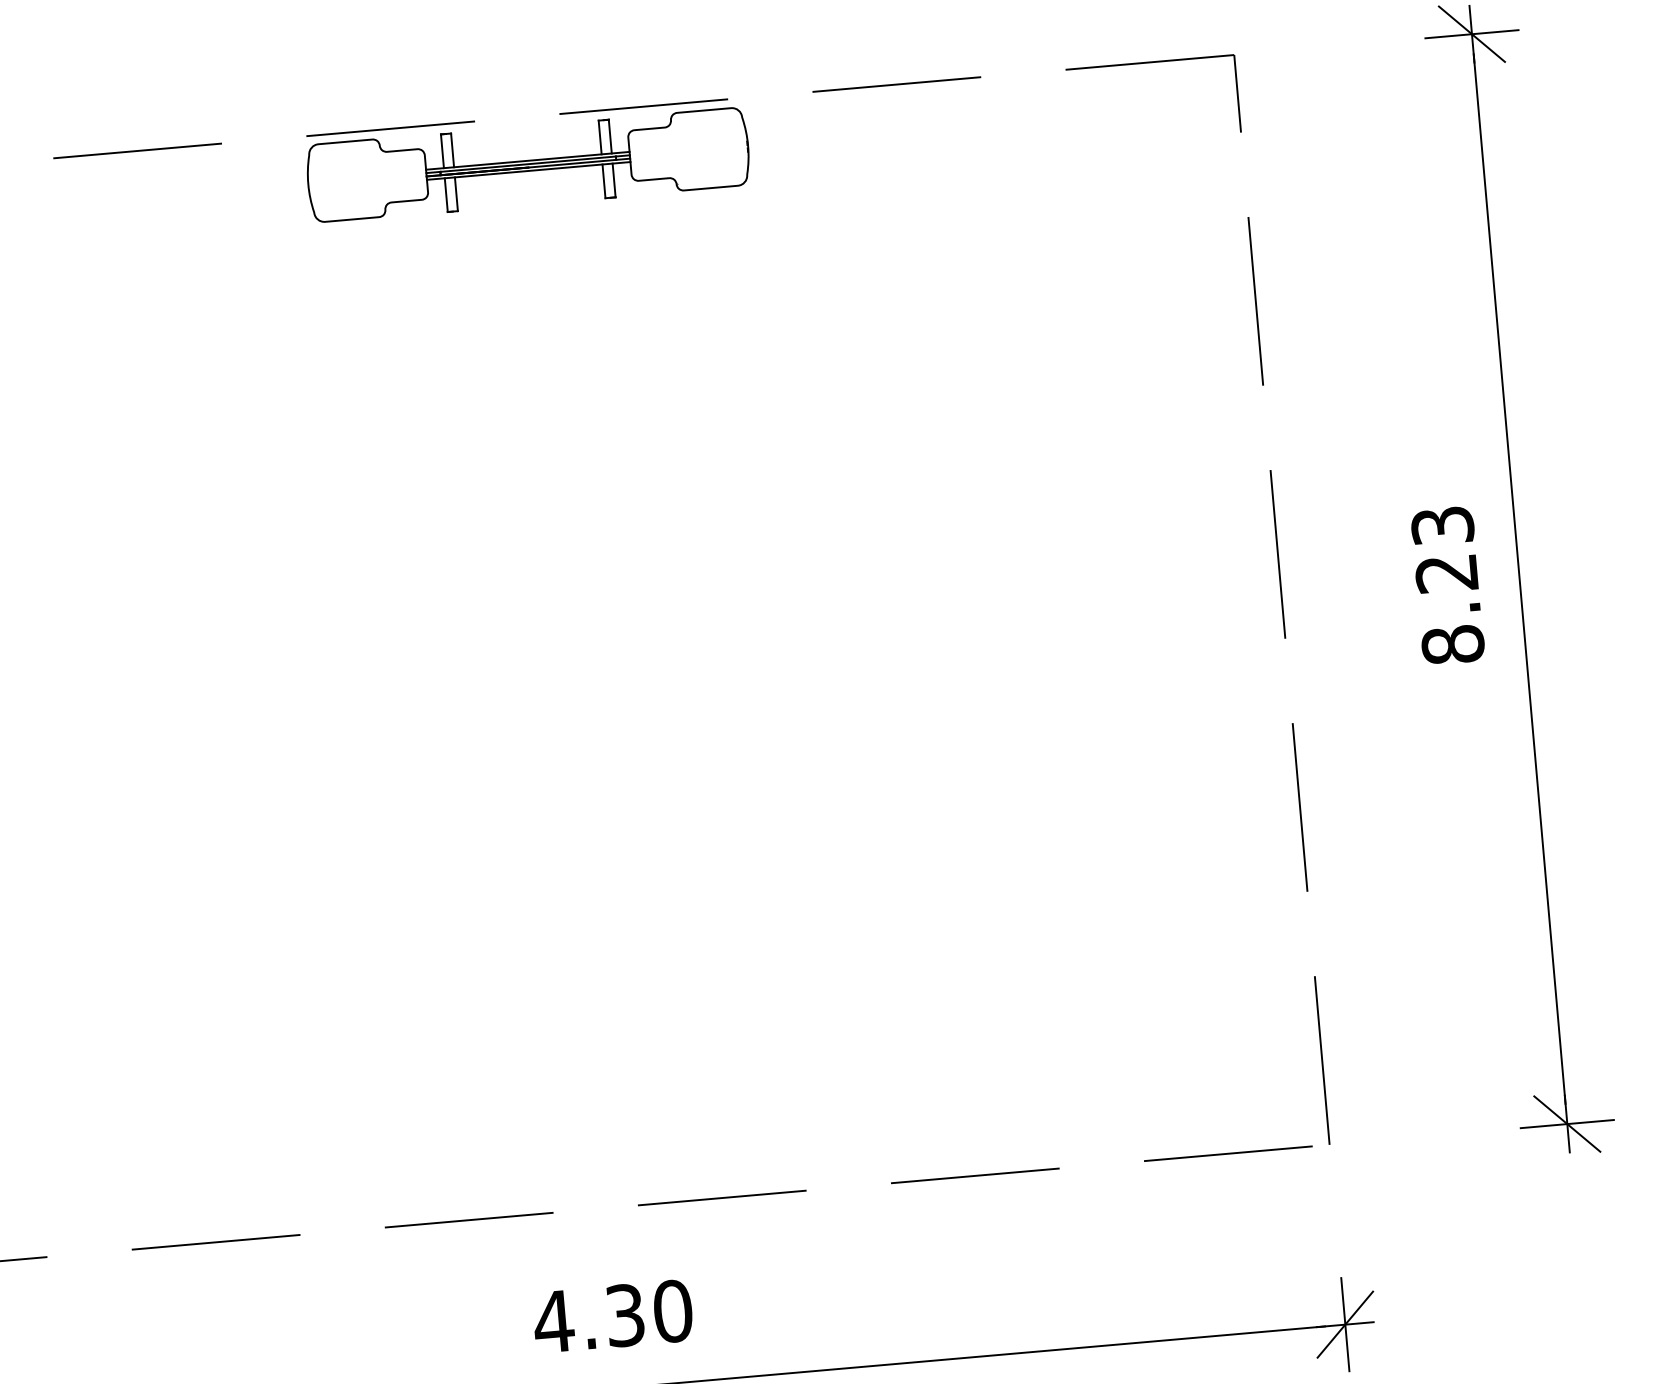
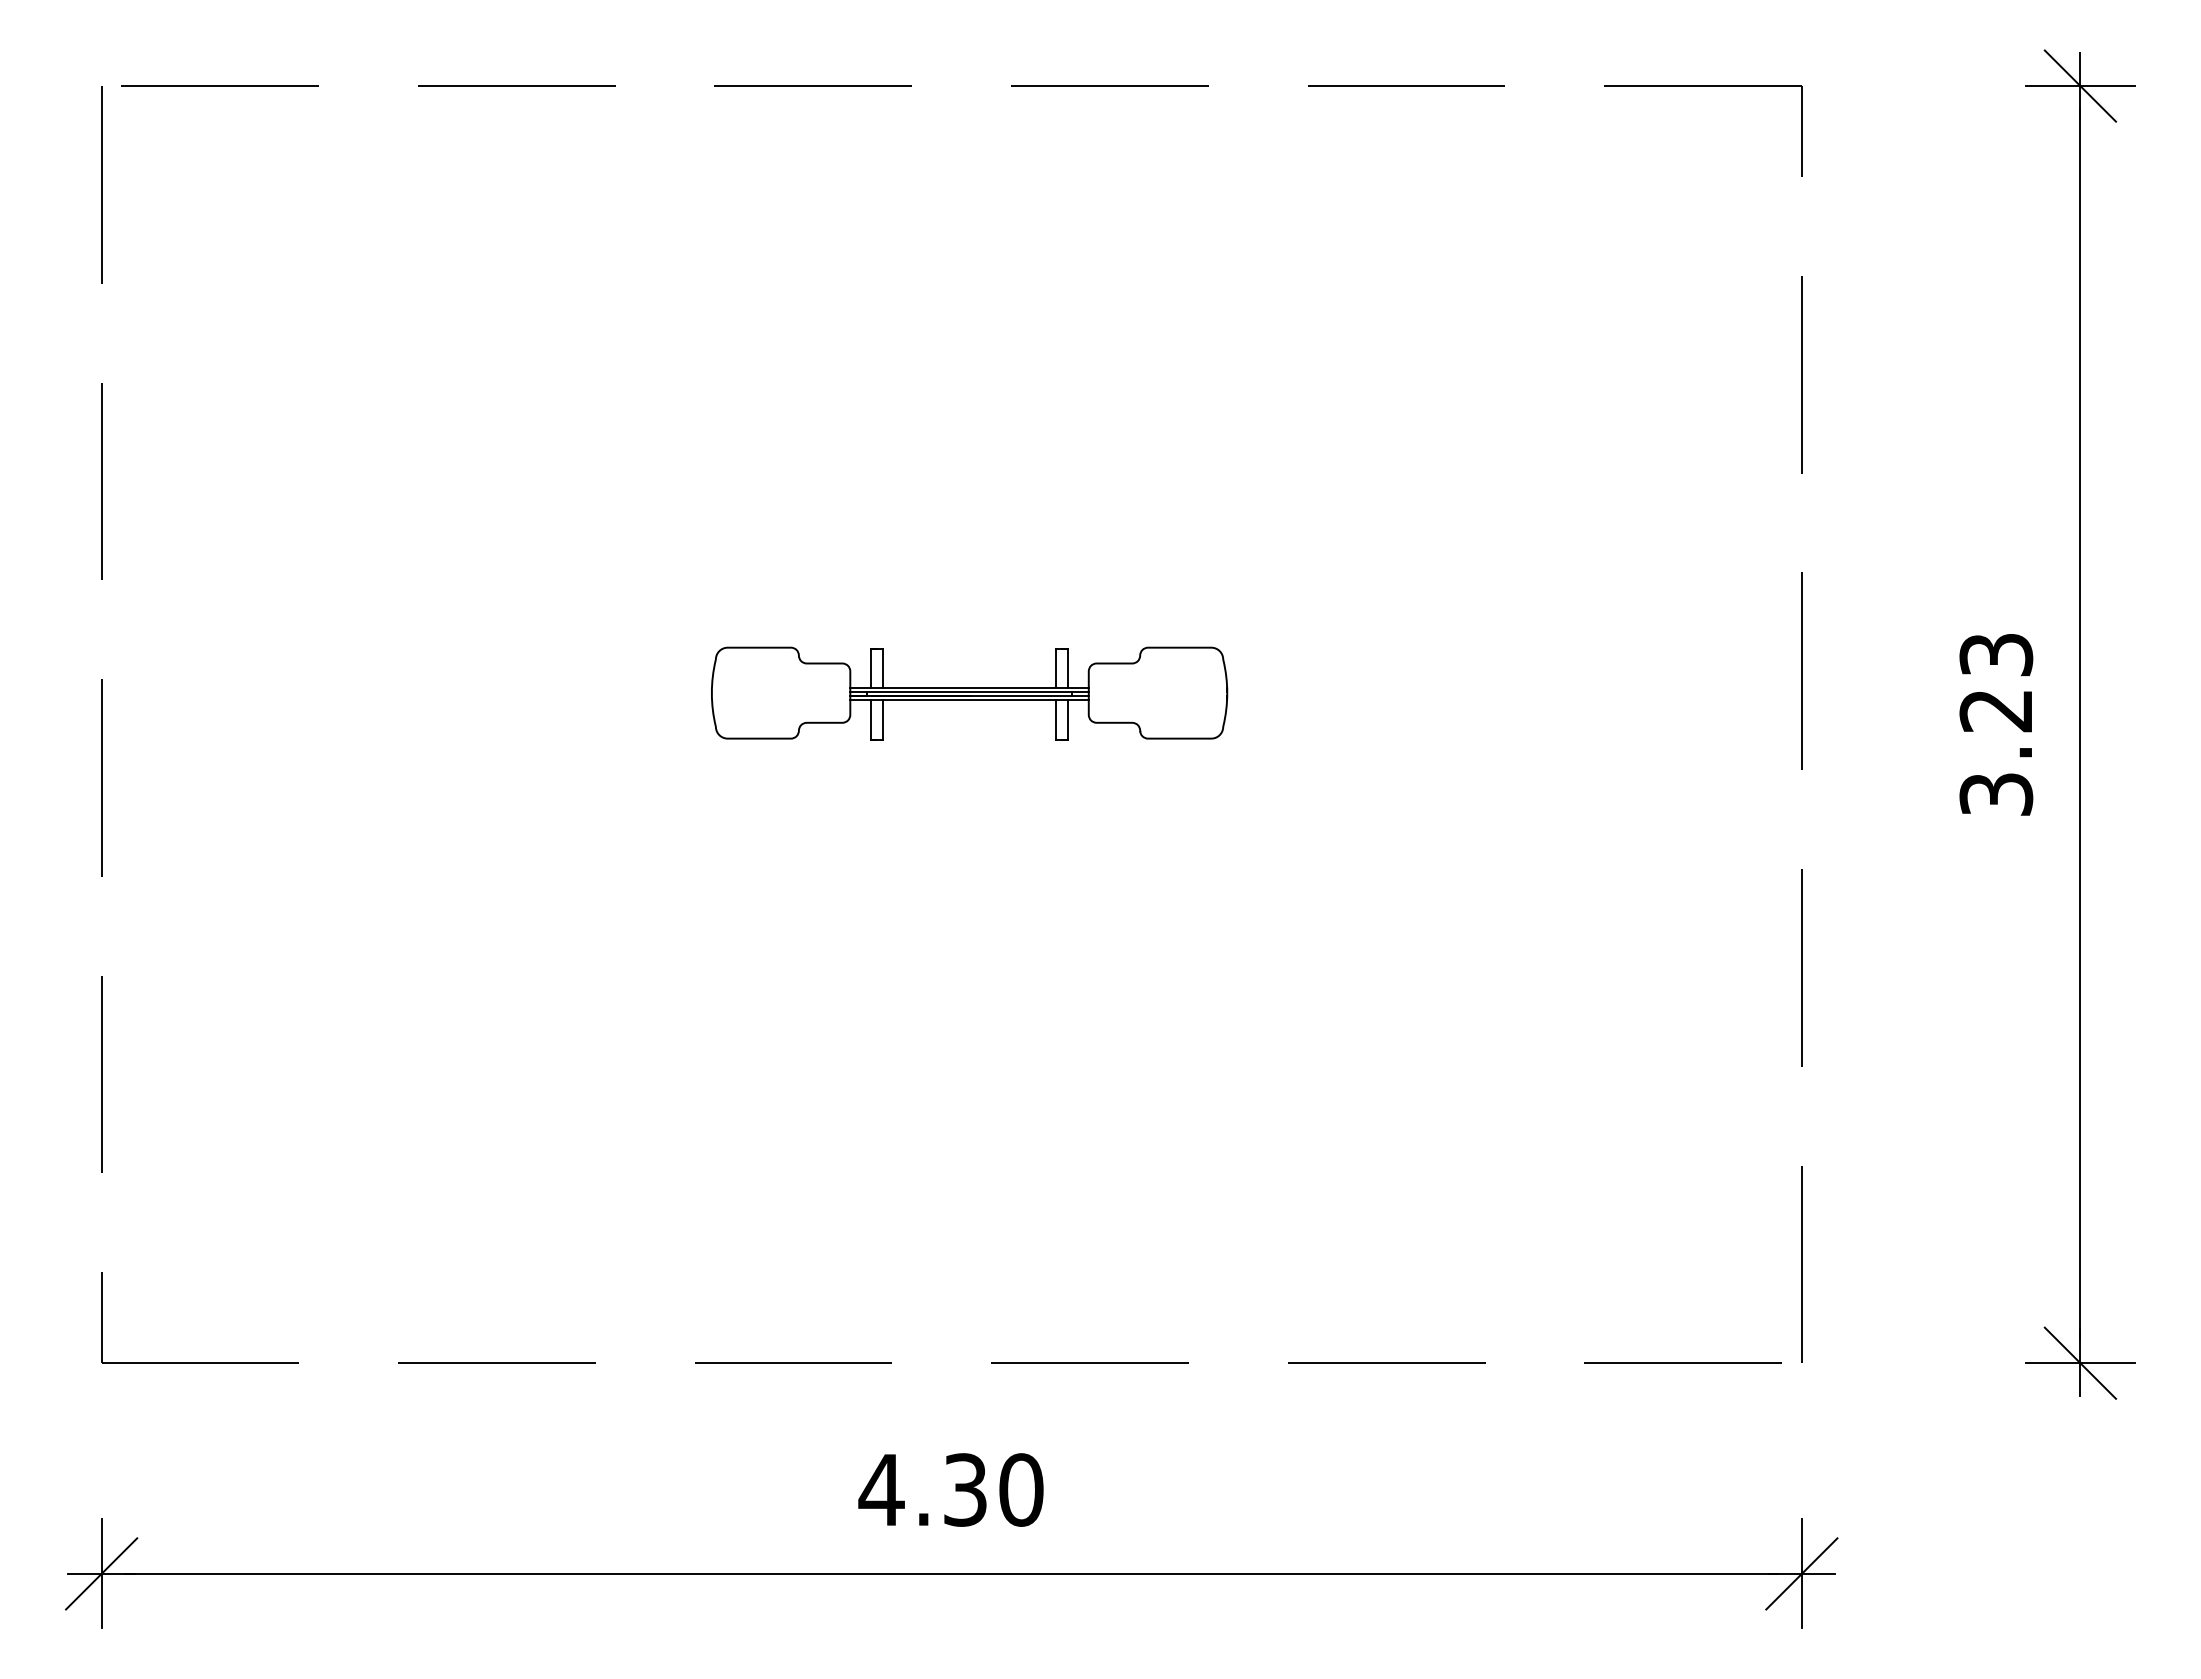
part: (528, 165) -> (969, 693), moved
text: (1453, 645) -> (1996, 794), 8.23 -> 3.23

